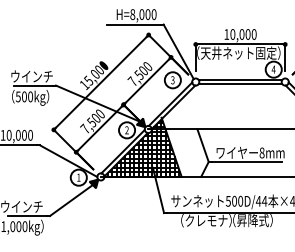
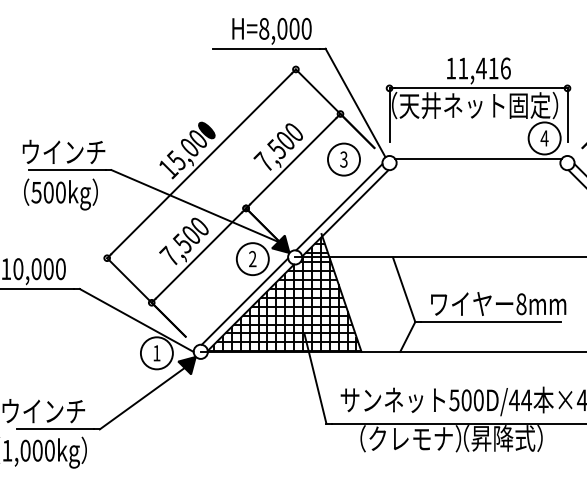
text: (243, 34) -> (484, 68), 10,000 -> 11,416
line: (240, 84) -> (478, 167), removed

